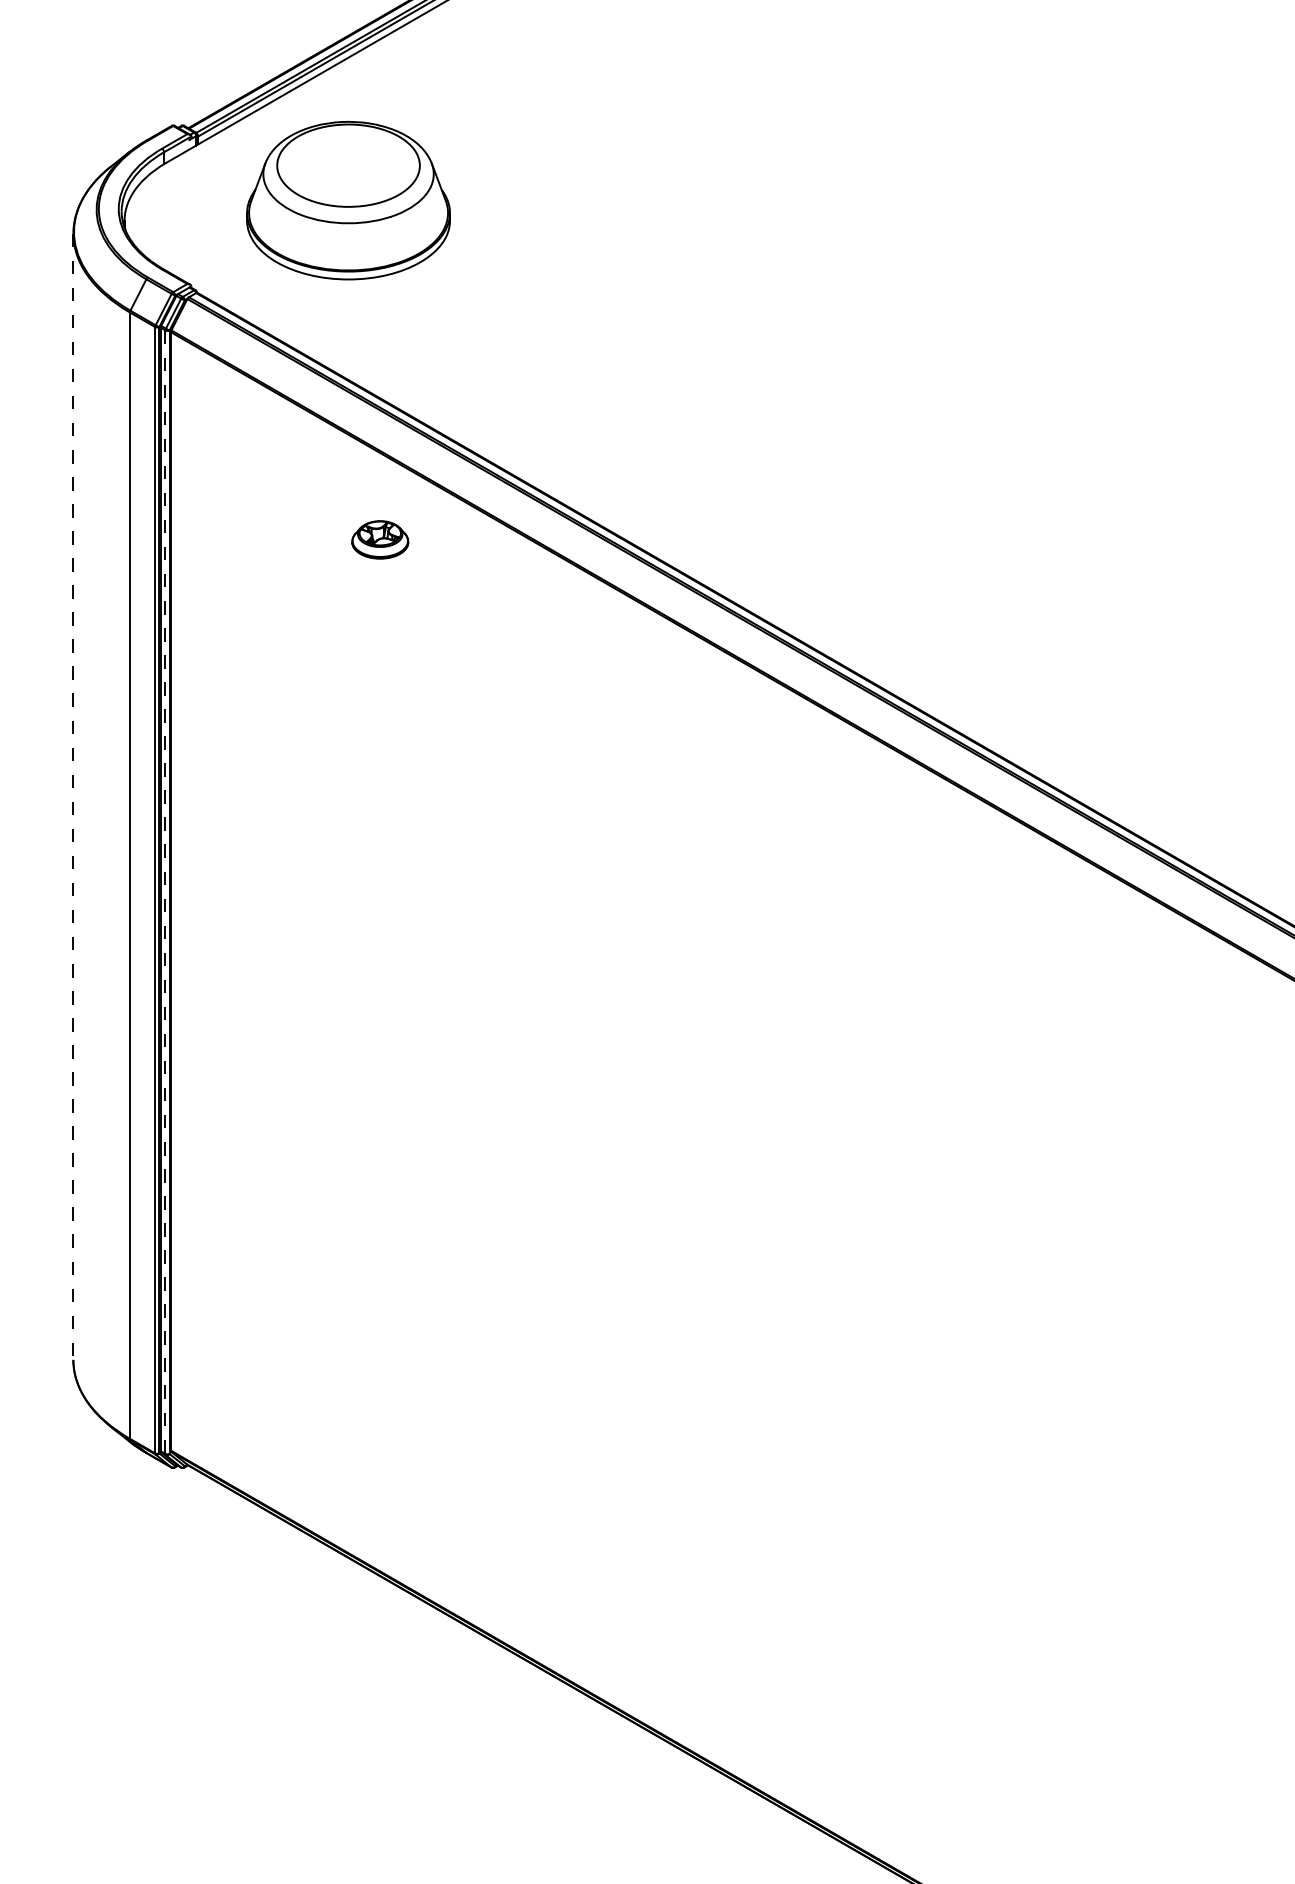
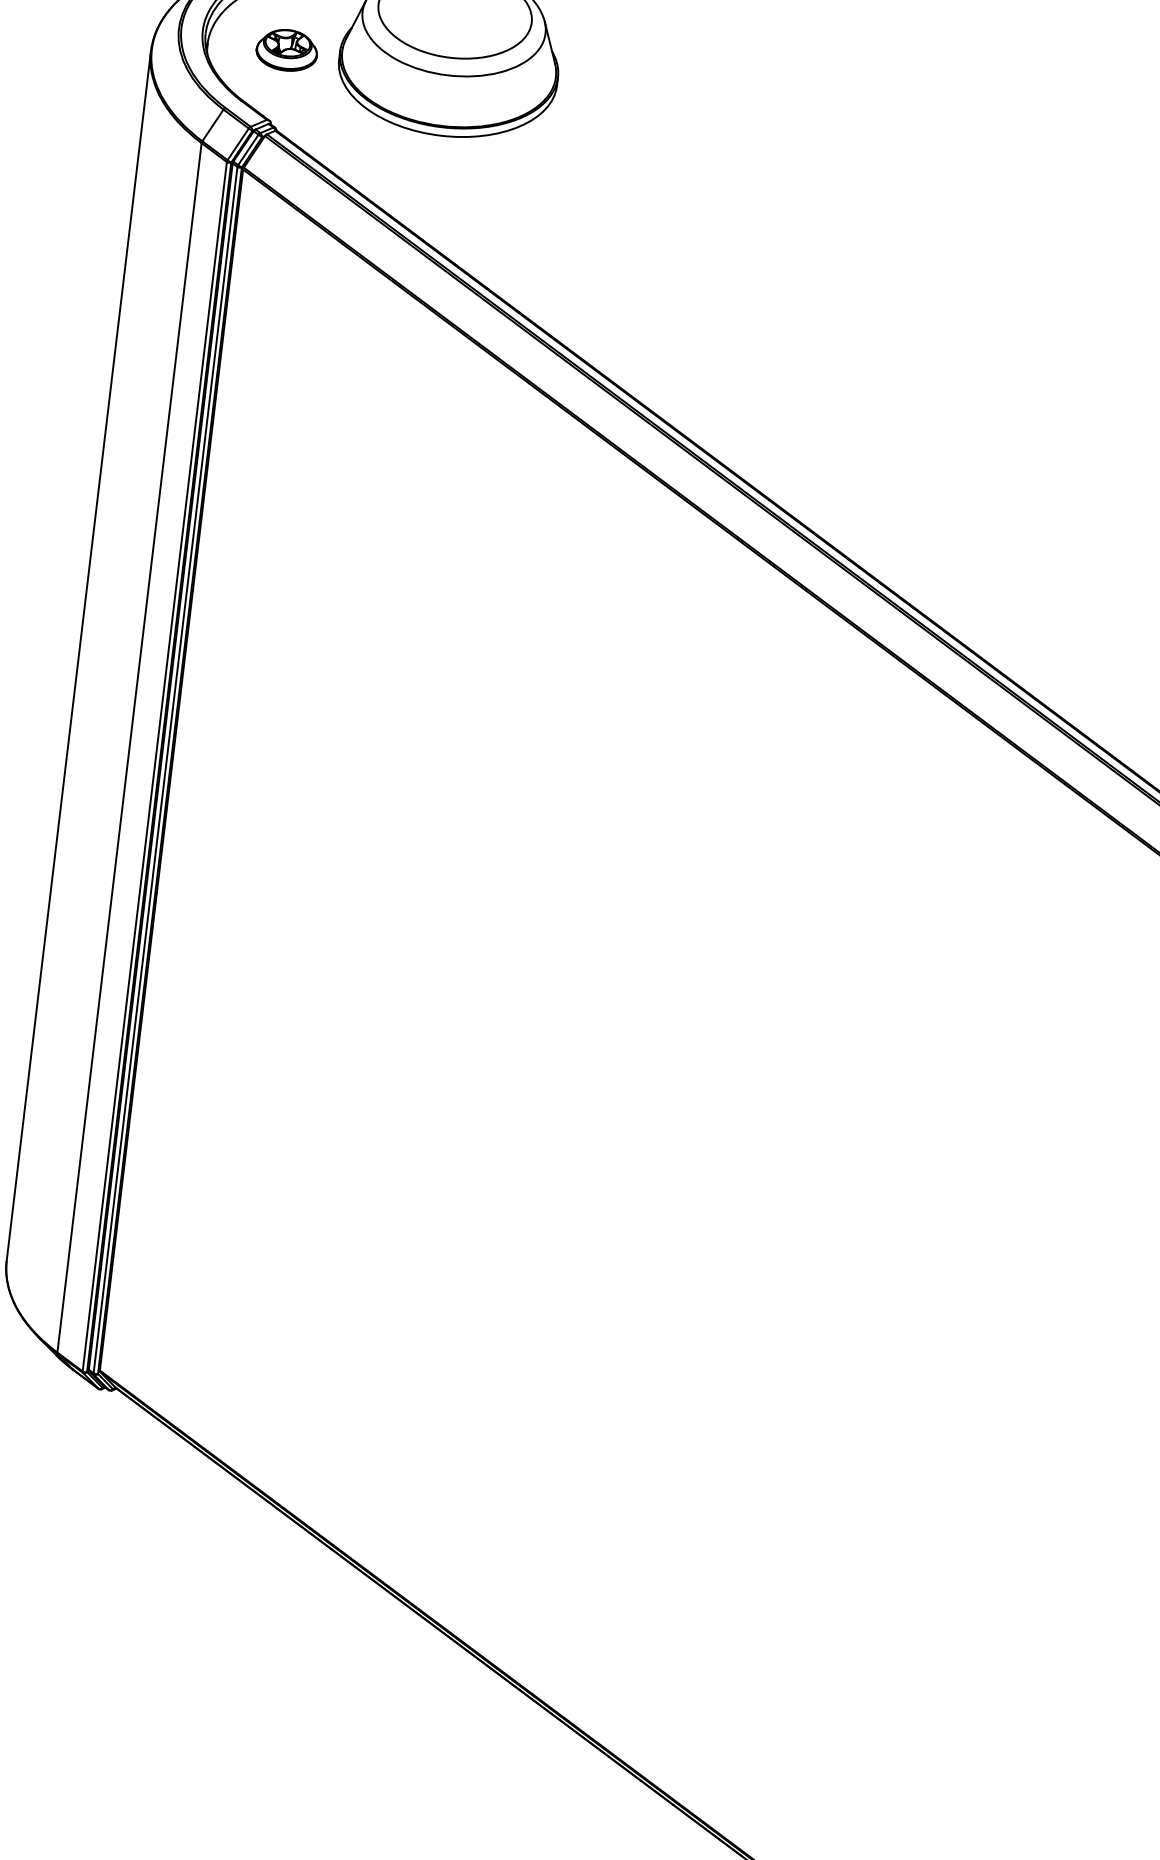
part: (380, 539) -> (287, 49), moved
line: (73, 797) -> (78, 656), dashed -> solid
line: (165, 892) -> (165, 770), dashed -> solid

